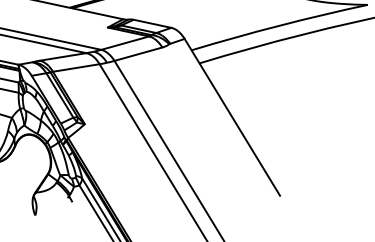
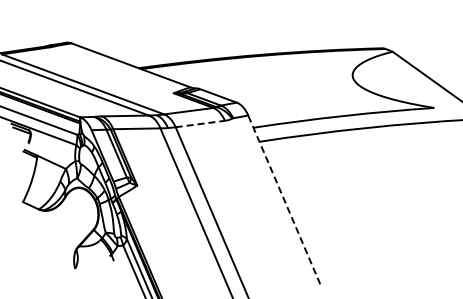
line: (138, 54) -> (200, 124), solid -> dashed
line: (232, 116) -> (284, 199), solid -> dashed

